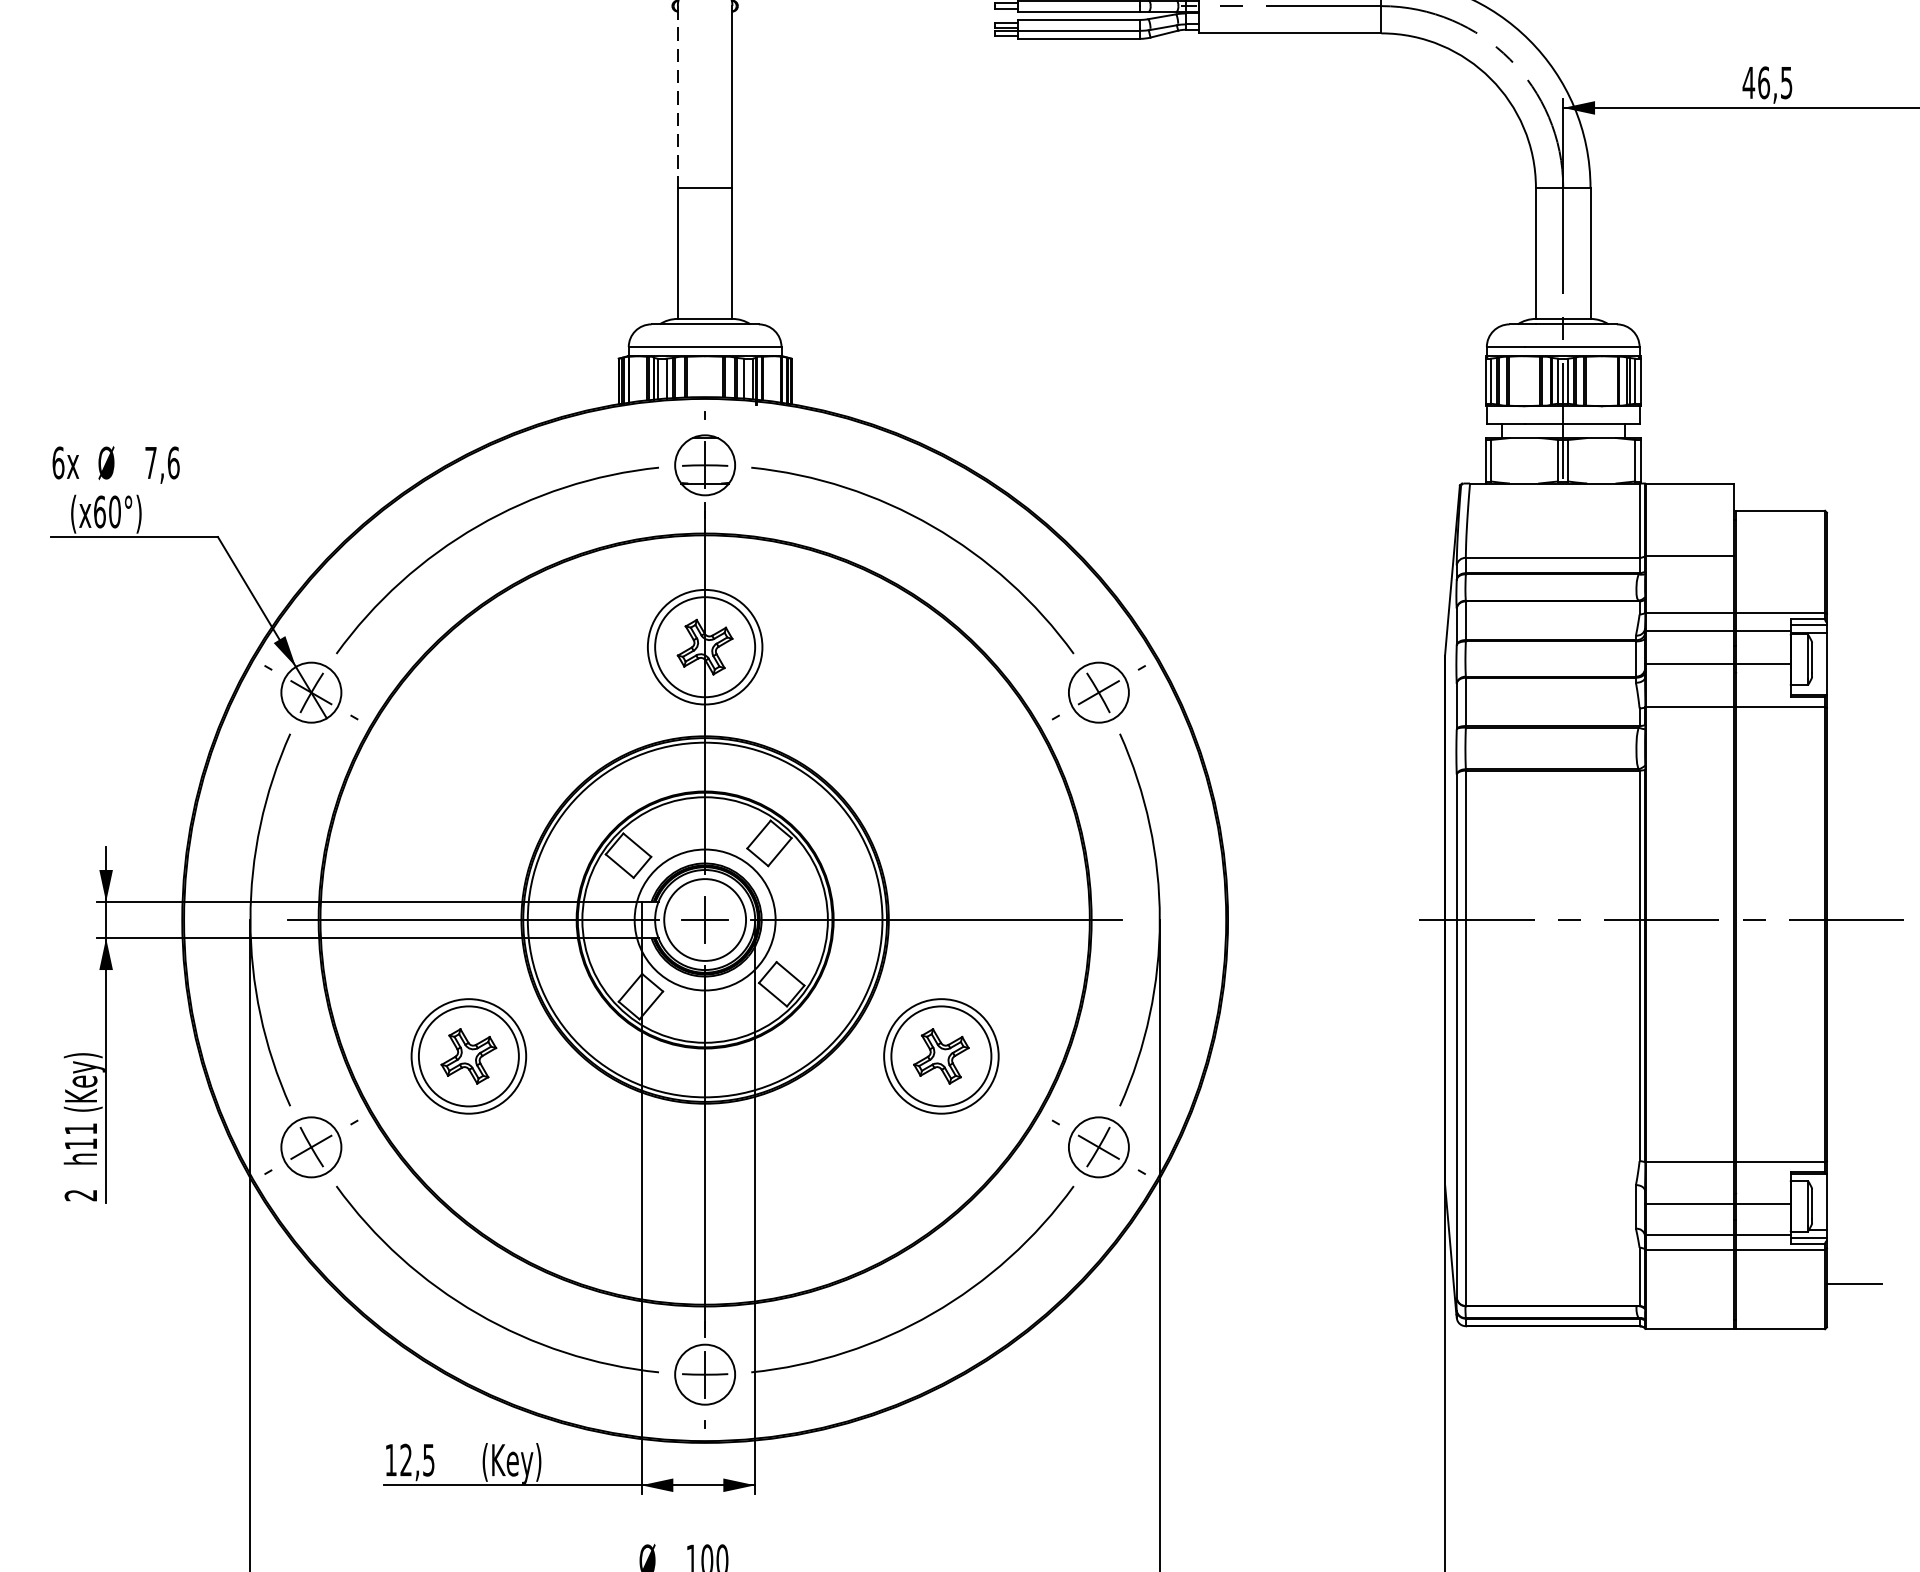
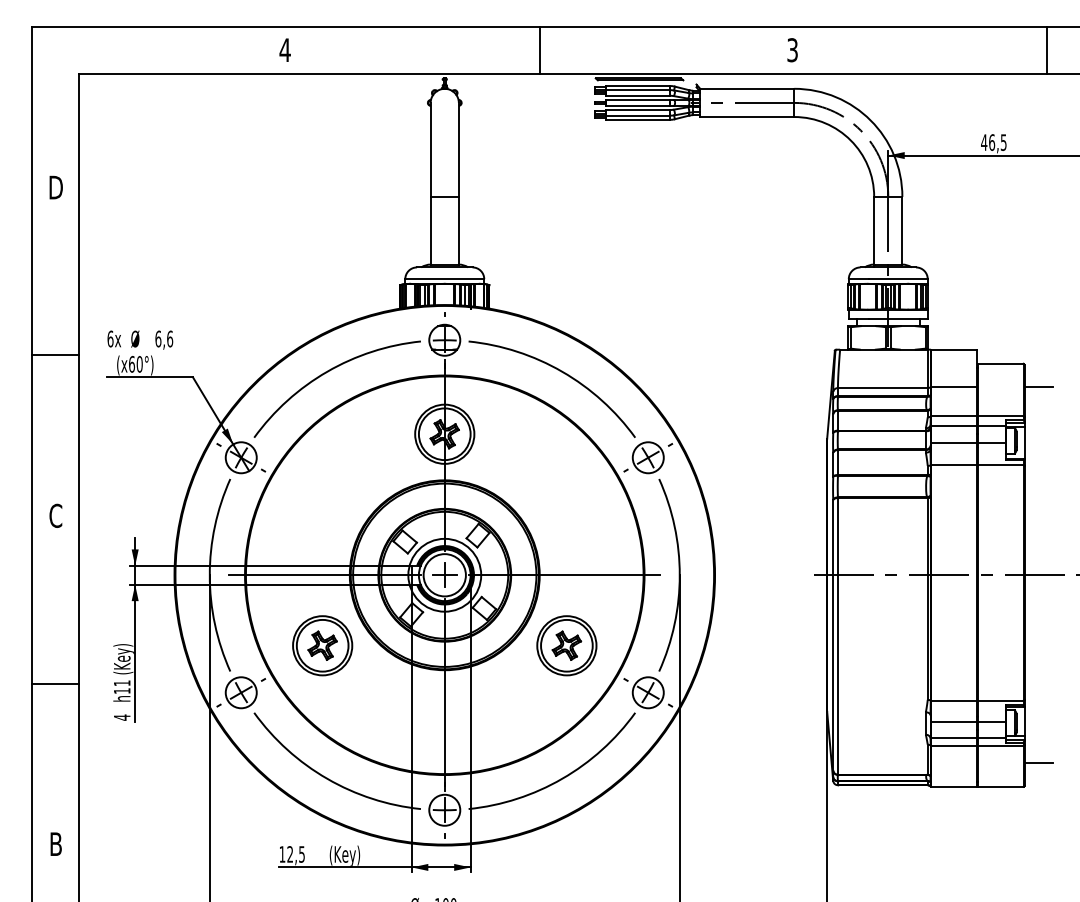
line: (677, 98) -> (430, 150), dashed -> solid
text: (151, 461) -> (158, 338), 7,6 -> 6,6
line: (1853, 556) -> (1038, 387), added
text: (79, 1195) -> (121, 717), 2 -> 4

